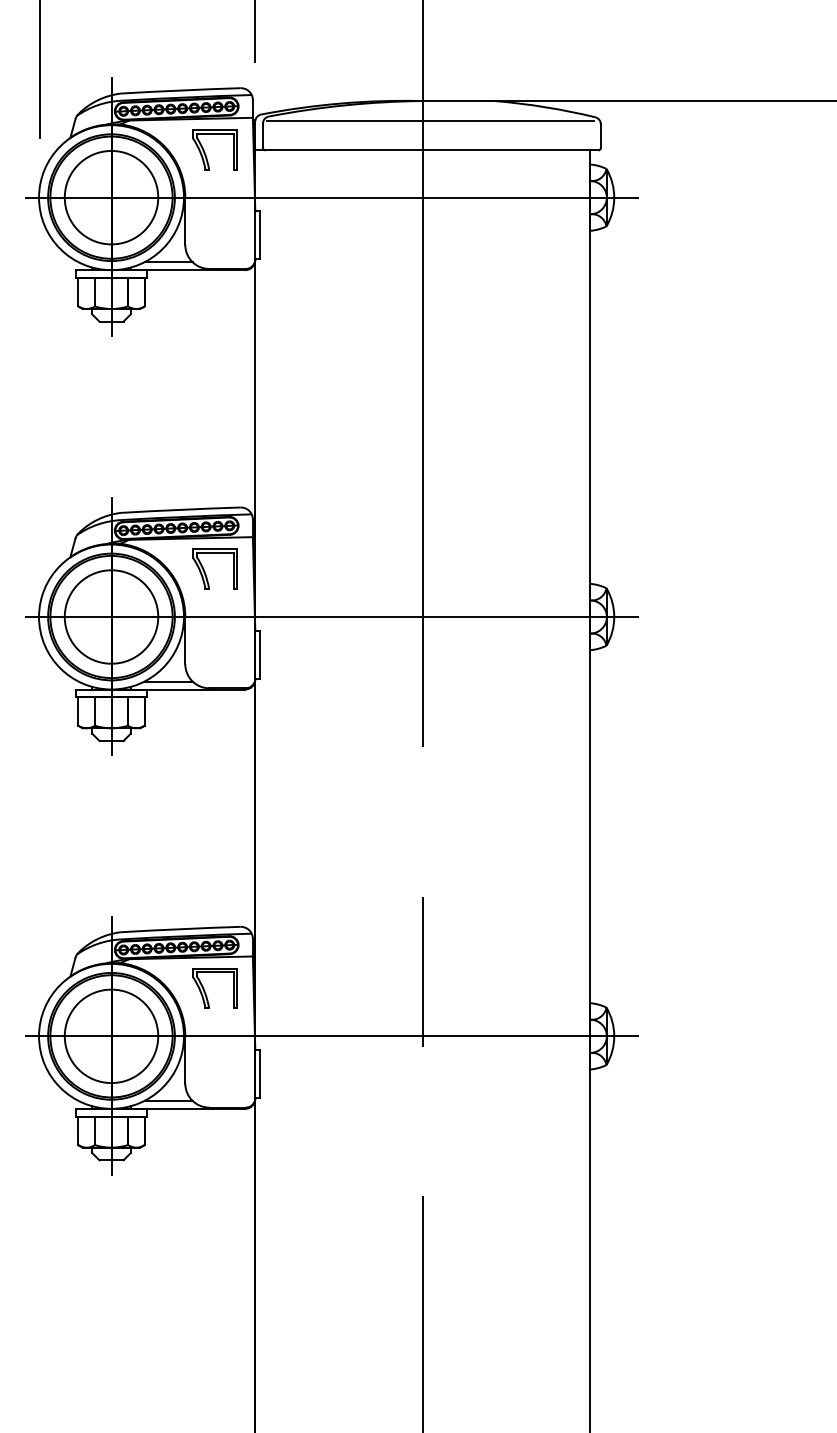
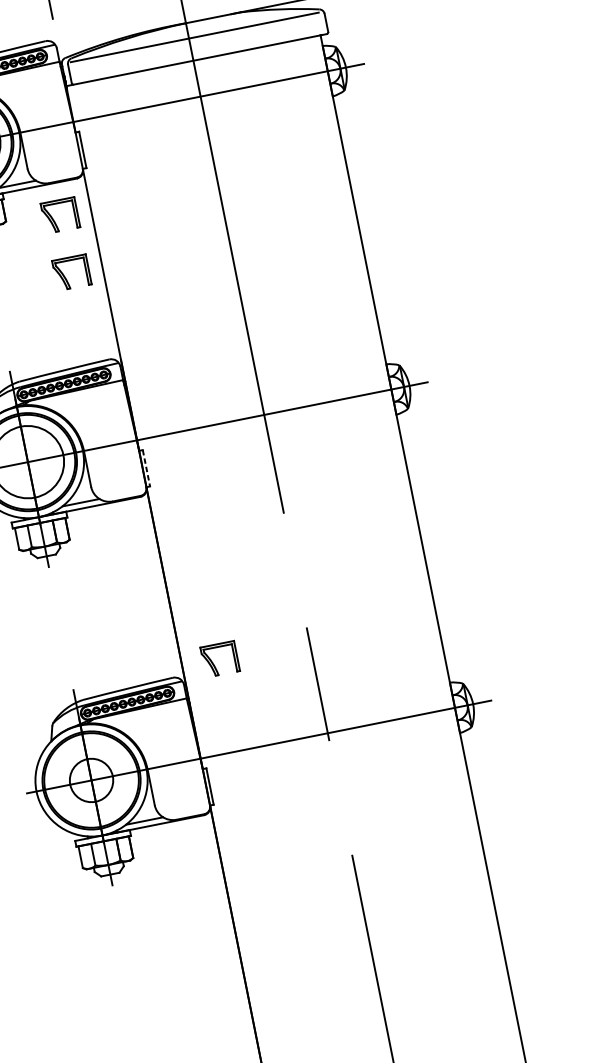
part: (206, 154) -> (54, 220), moved
part: (205, 571) -> (64, 275), moved
line: (260, 654) -> (146, 468), solid -> dashed
part: (206, 993) -> (214, 664), moved
circle: (111, 1036) -> (91, 780), size x0.6

